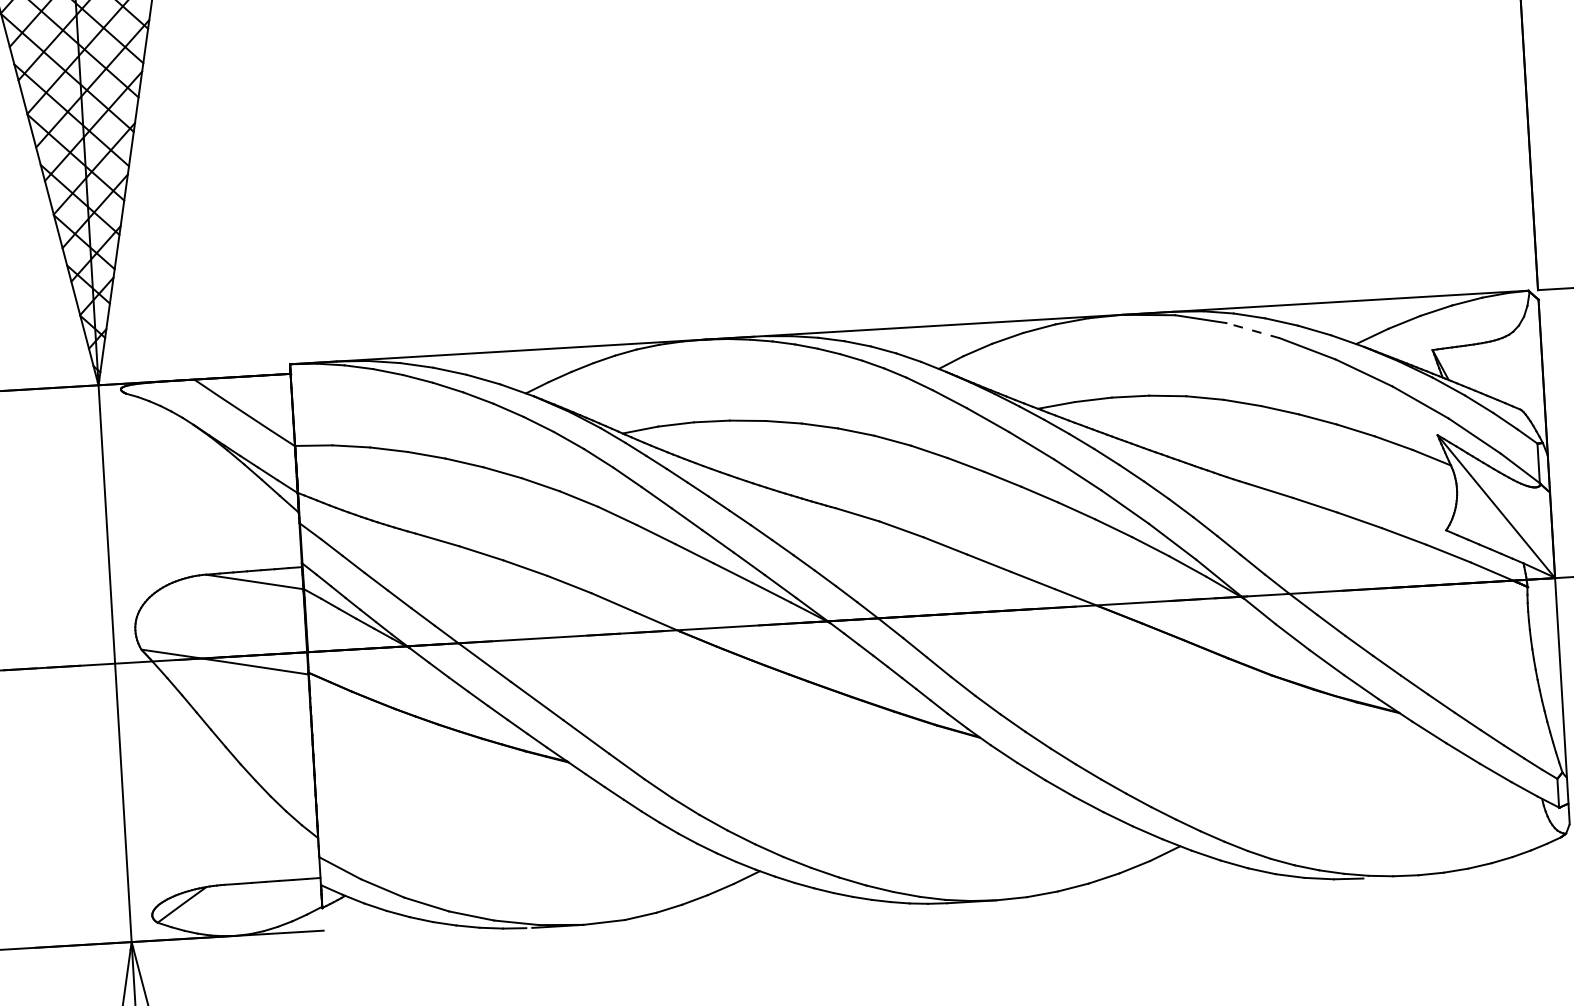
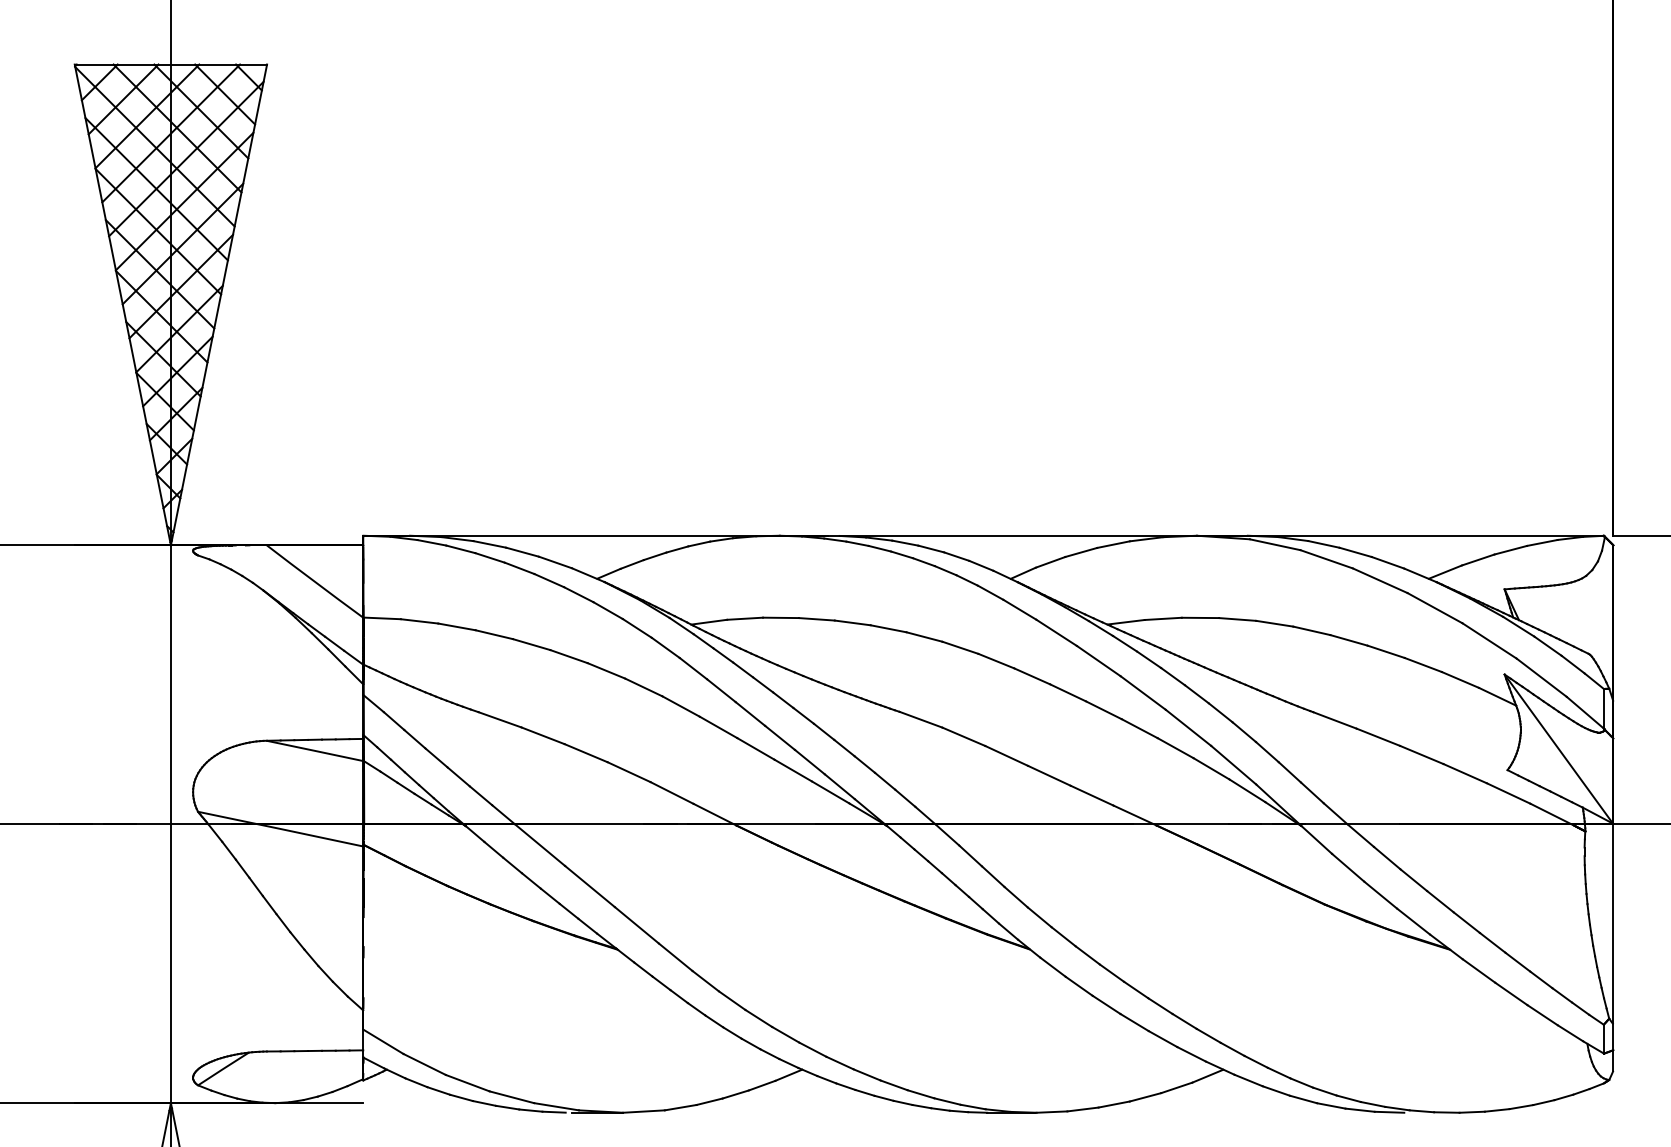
line: (1252, 330) -> (1326, 559), dashed -> solid

